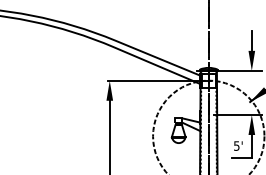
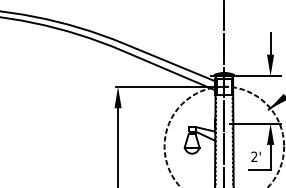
text: (236, 145) -> (254, 156), 5' -> 2'

